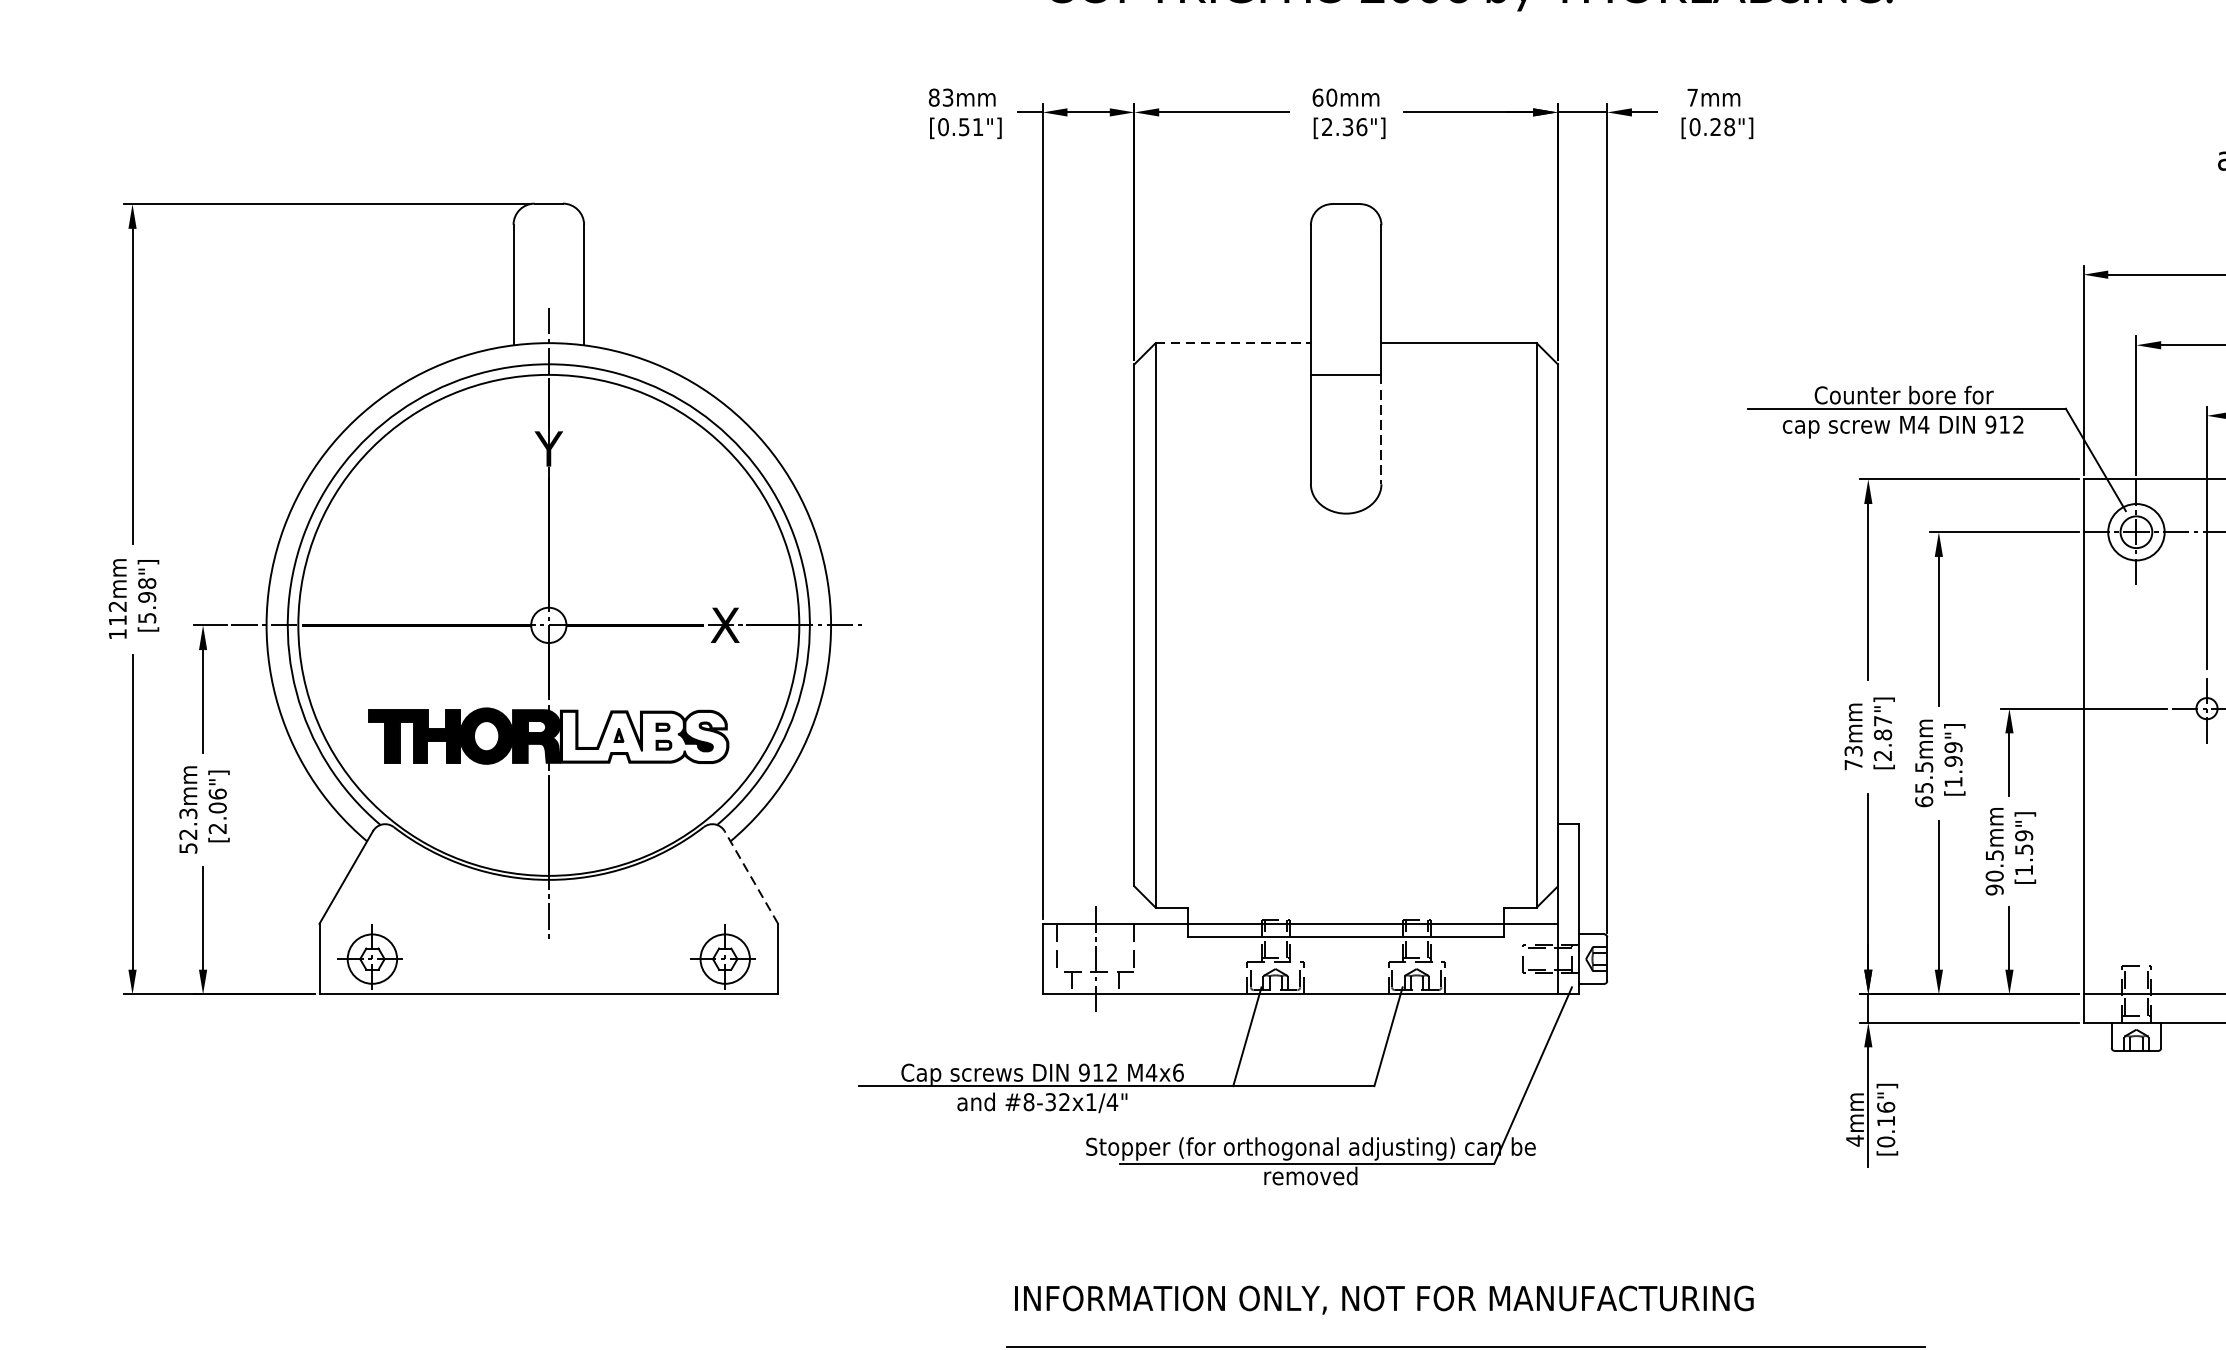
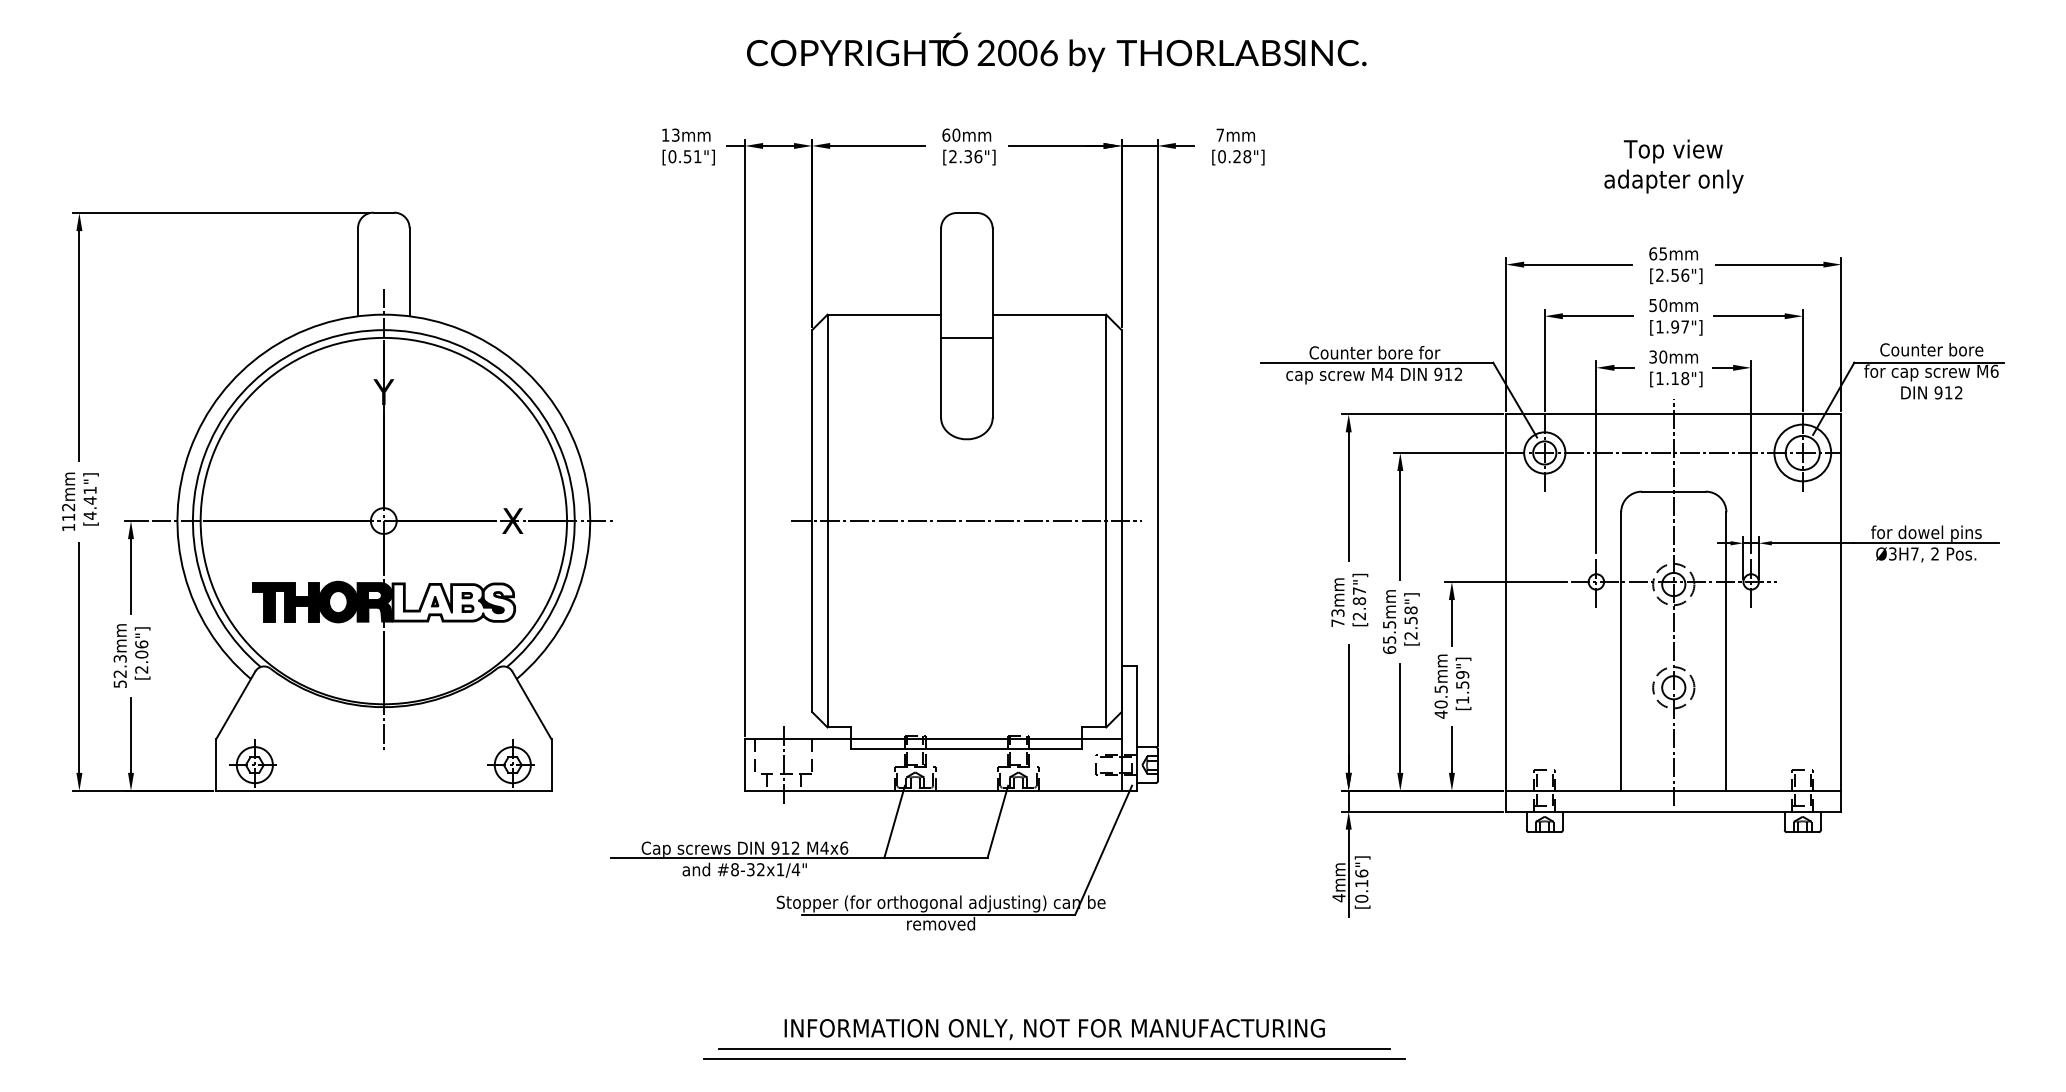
text: (934, 96) -> (665, 134), 83mm -> 13mm
line: (1233, 342) -> (884, 314), dashed -> solid
line: (1381, 429) -> (992, 377), dashed -> solid
text: (146, 599) -> (89, 502), [5.98"] -> [4.41"]
line: (1345, 625) -> (966, 521), added
text: (1952, 764) -> (1410, 622), [1.99"] -> [2.58"]
line: (750, 877) -> (531, 705), dashed -> solid
text: (1993, 889) -> (1440, 714), 90.5mm -> 40.5mm
text: (1383, 1300) -> (1054, 1029), moved

